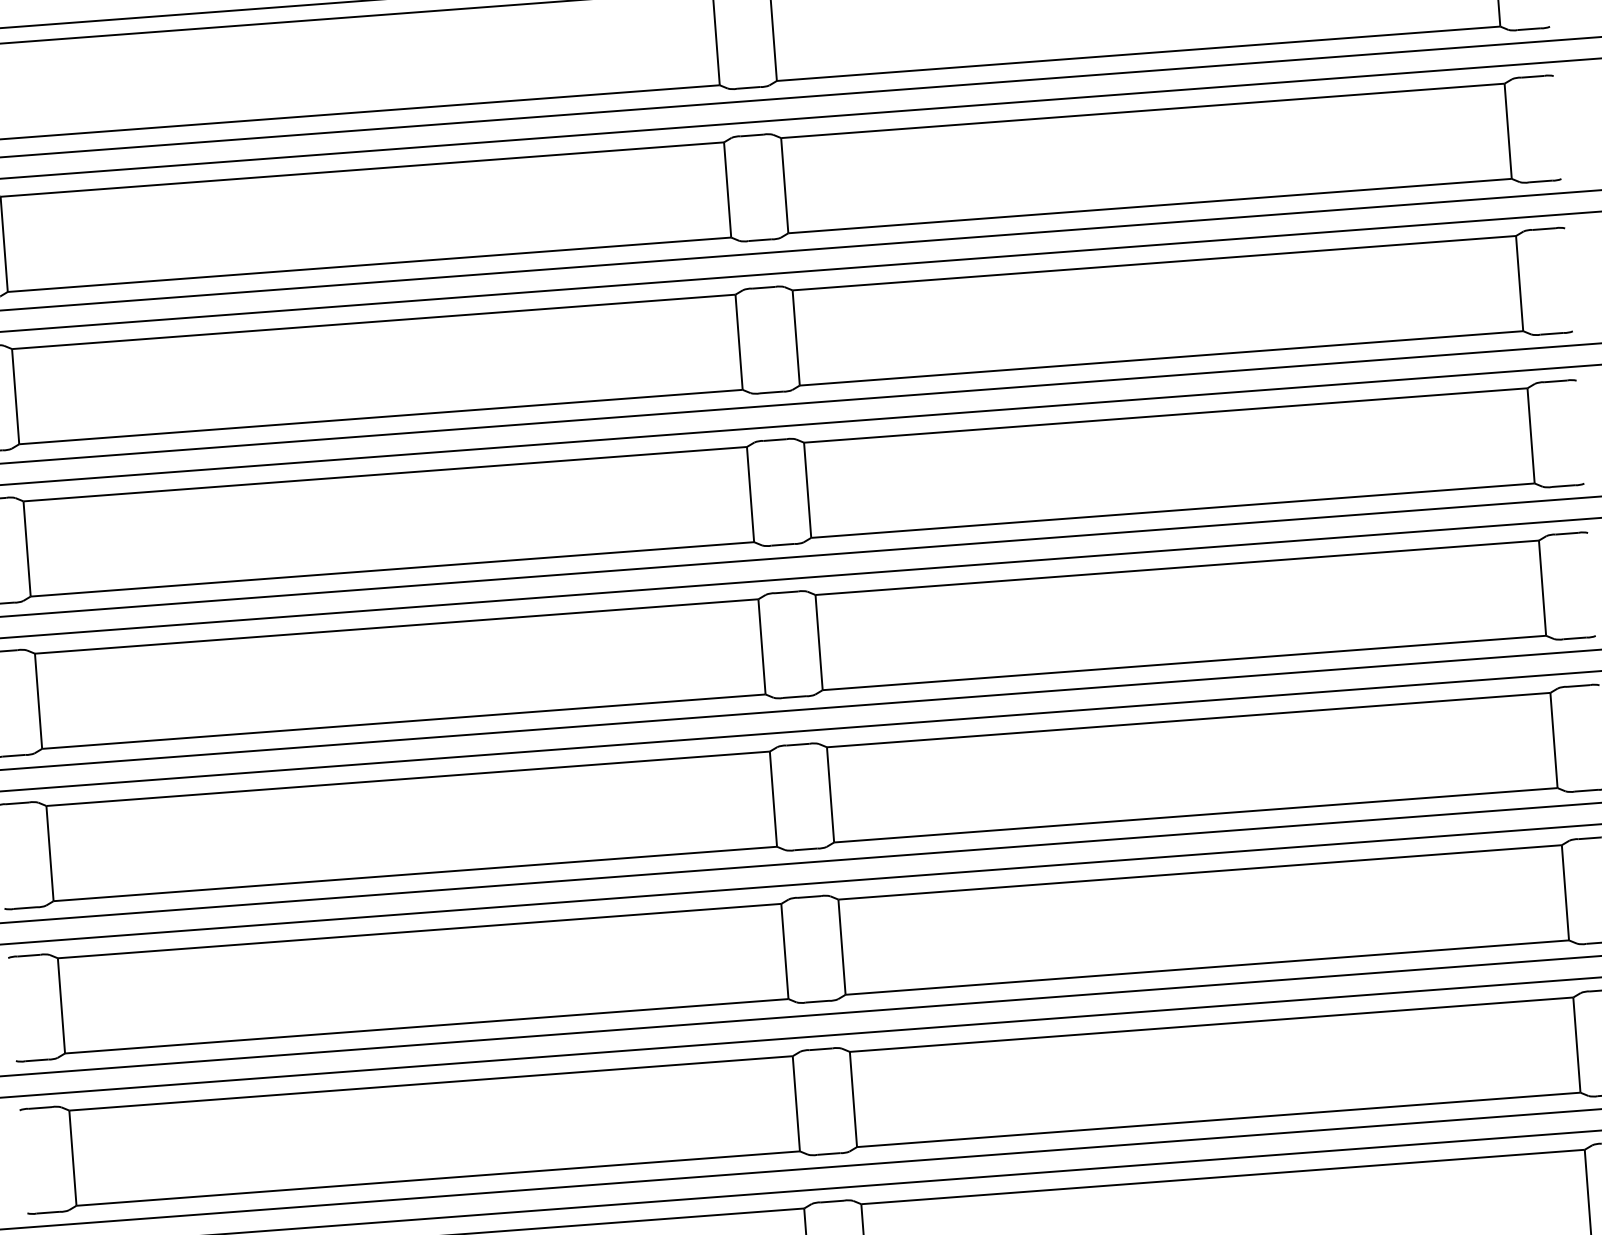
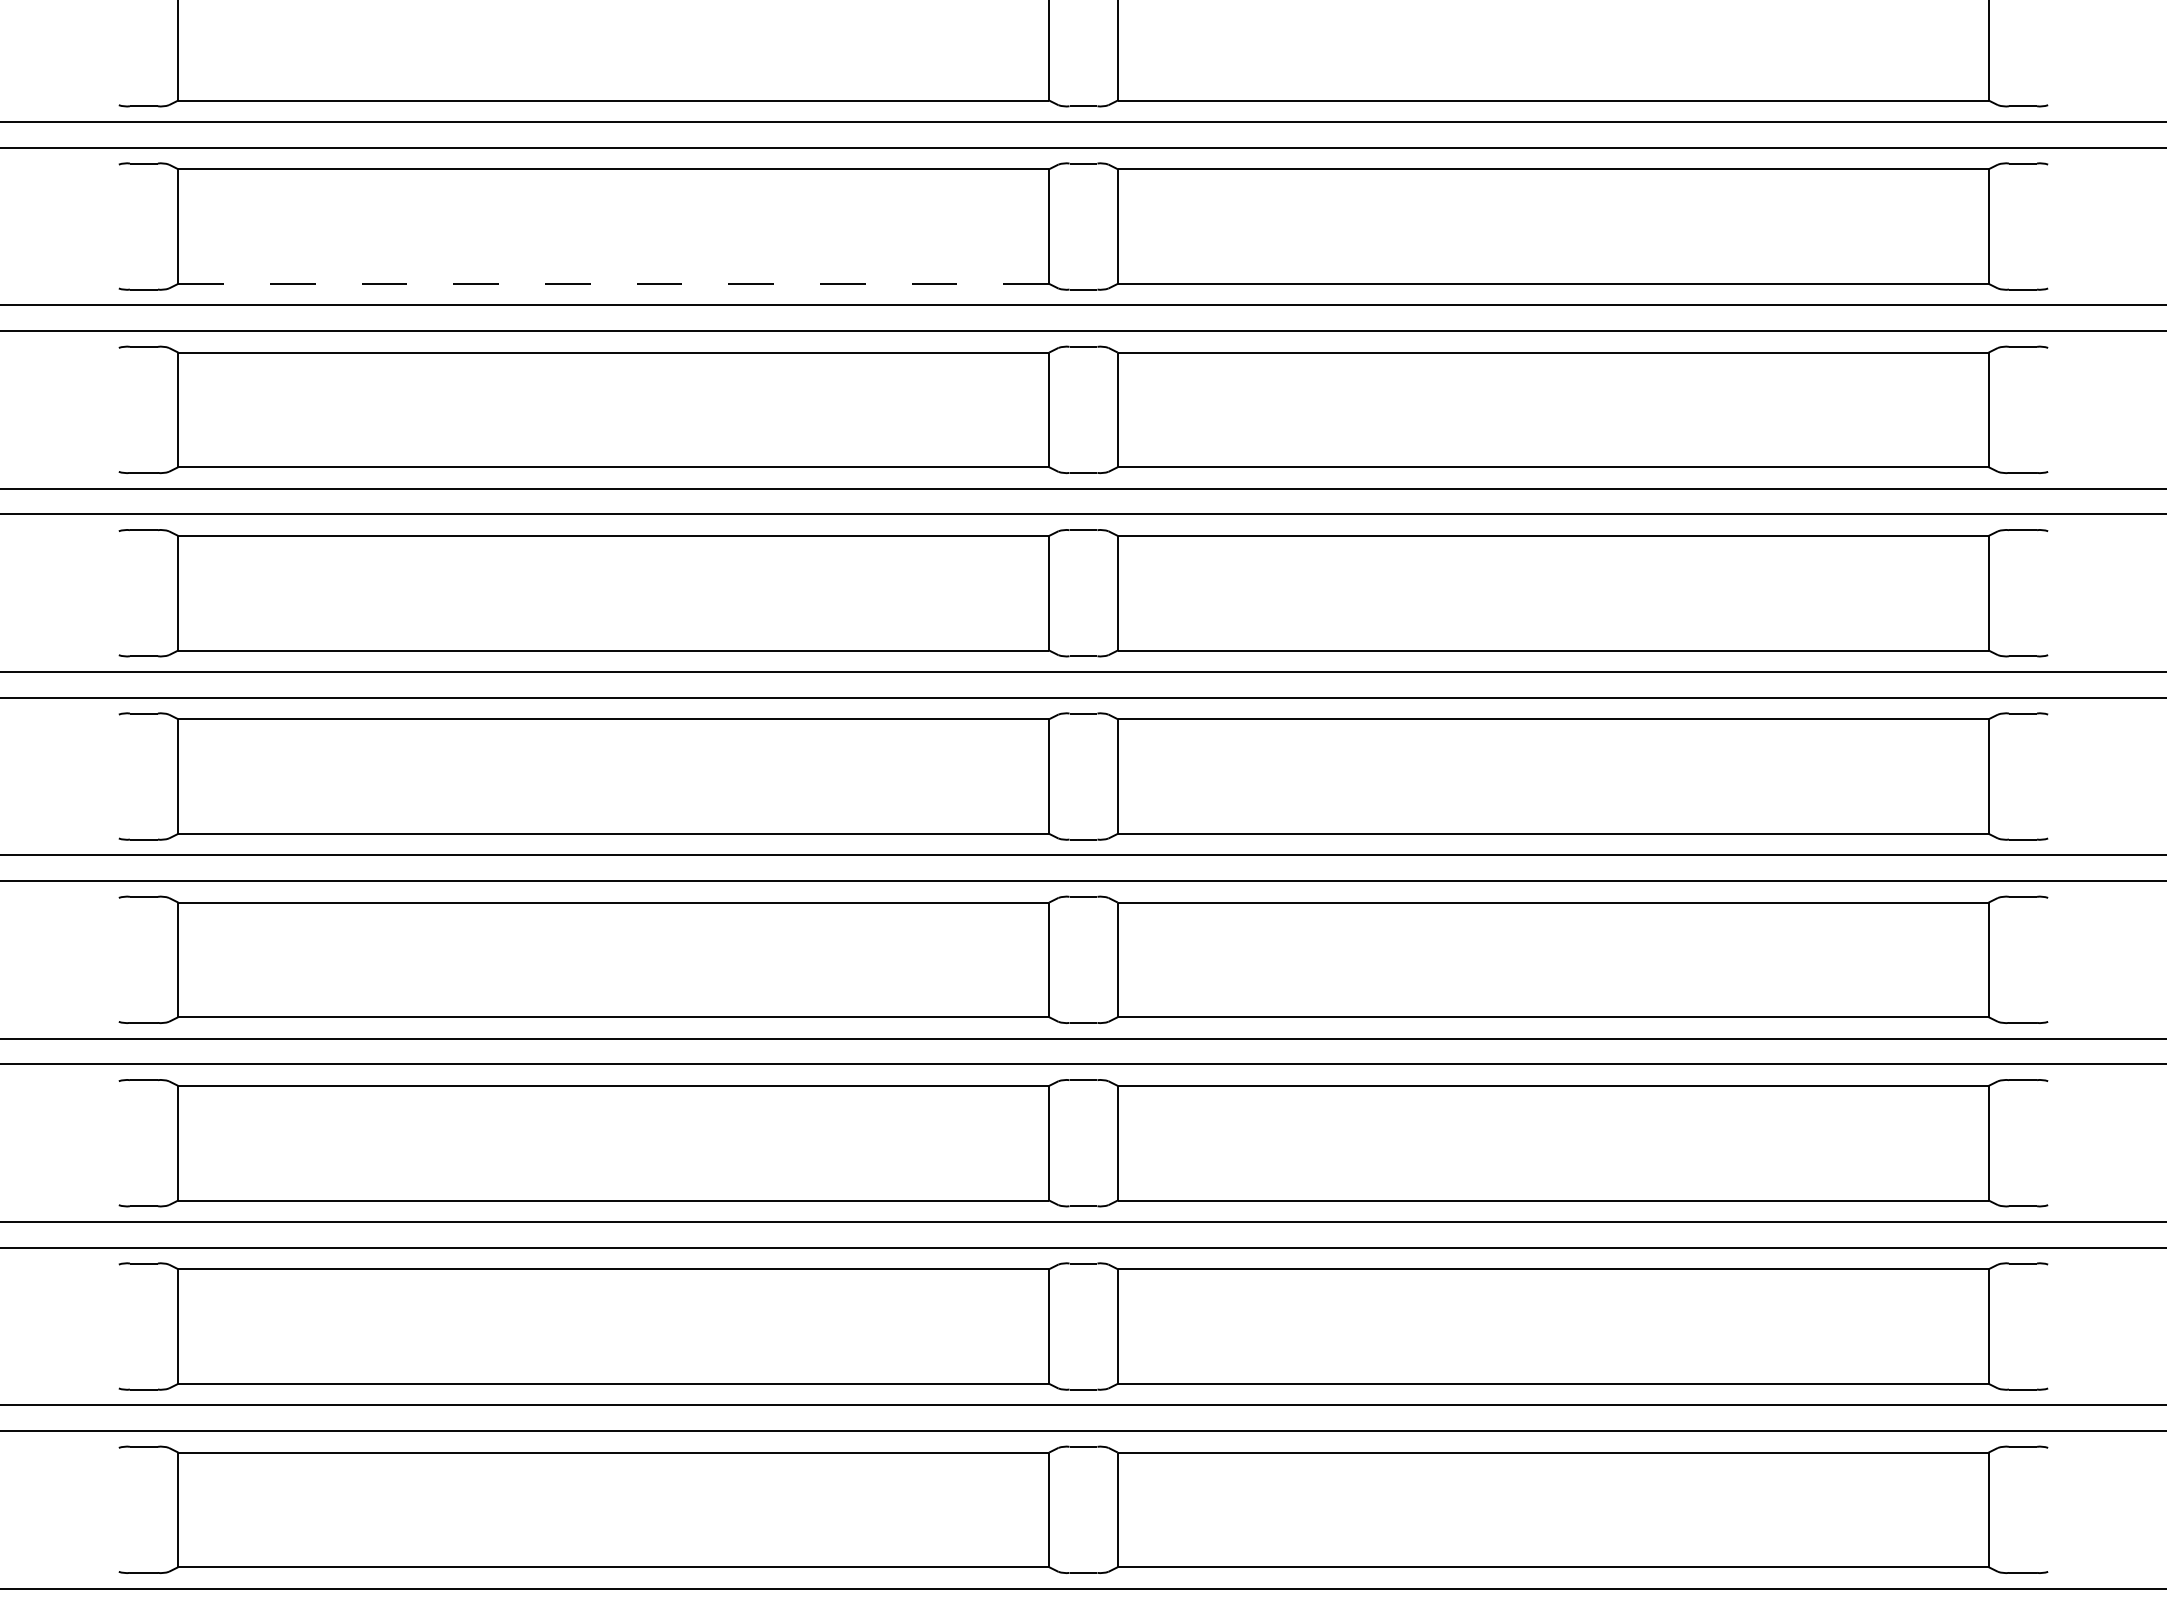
line: (370, 264) -> (614, 283), solid -> dashed

